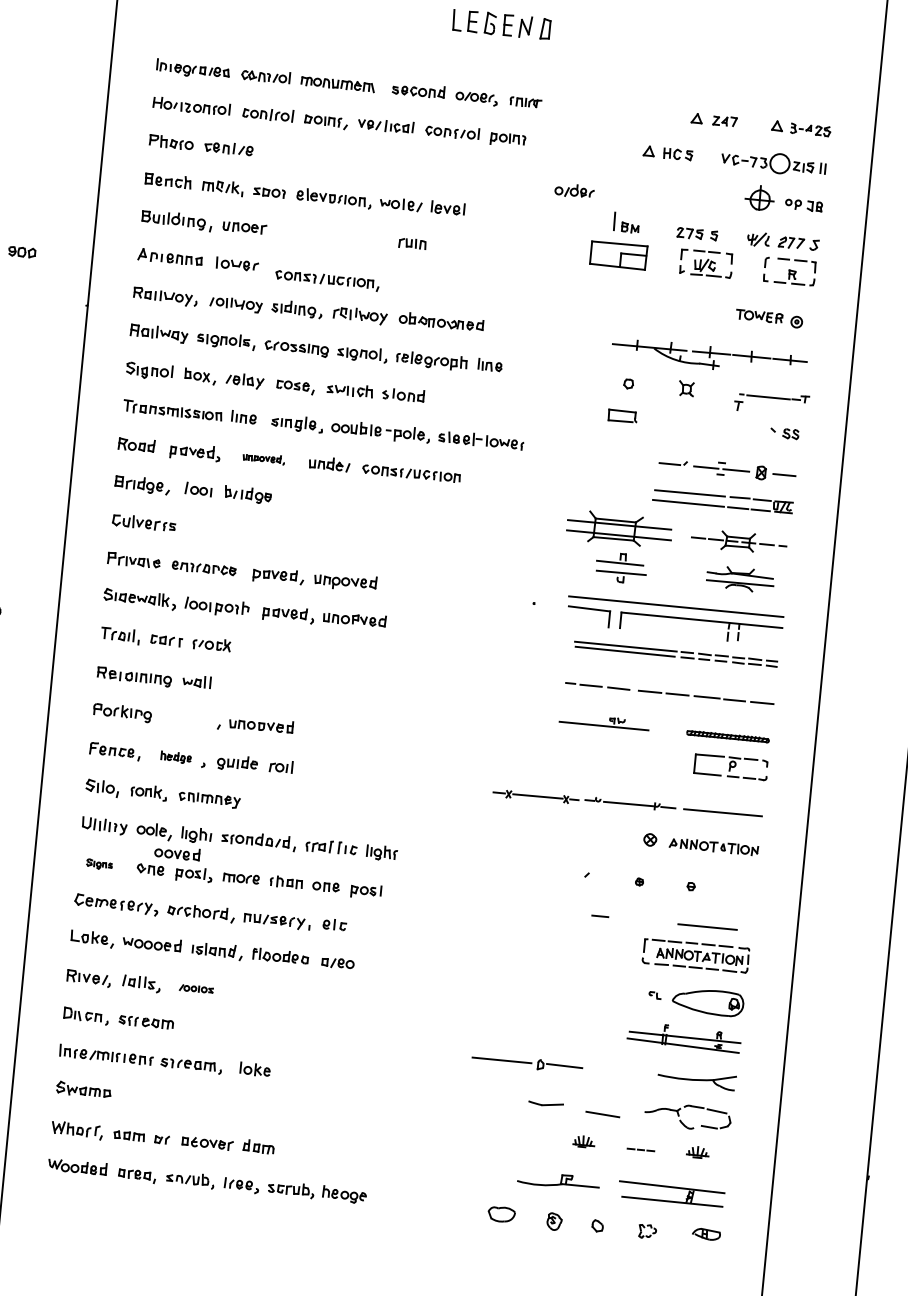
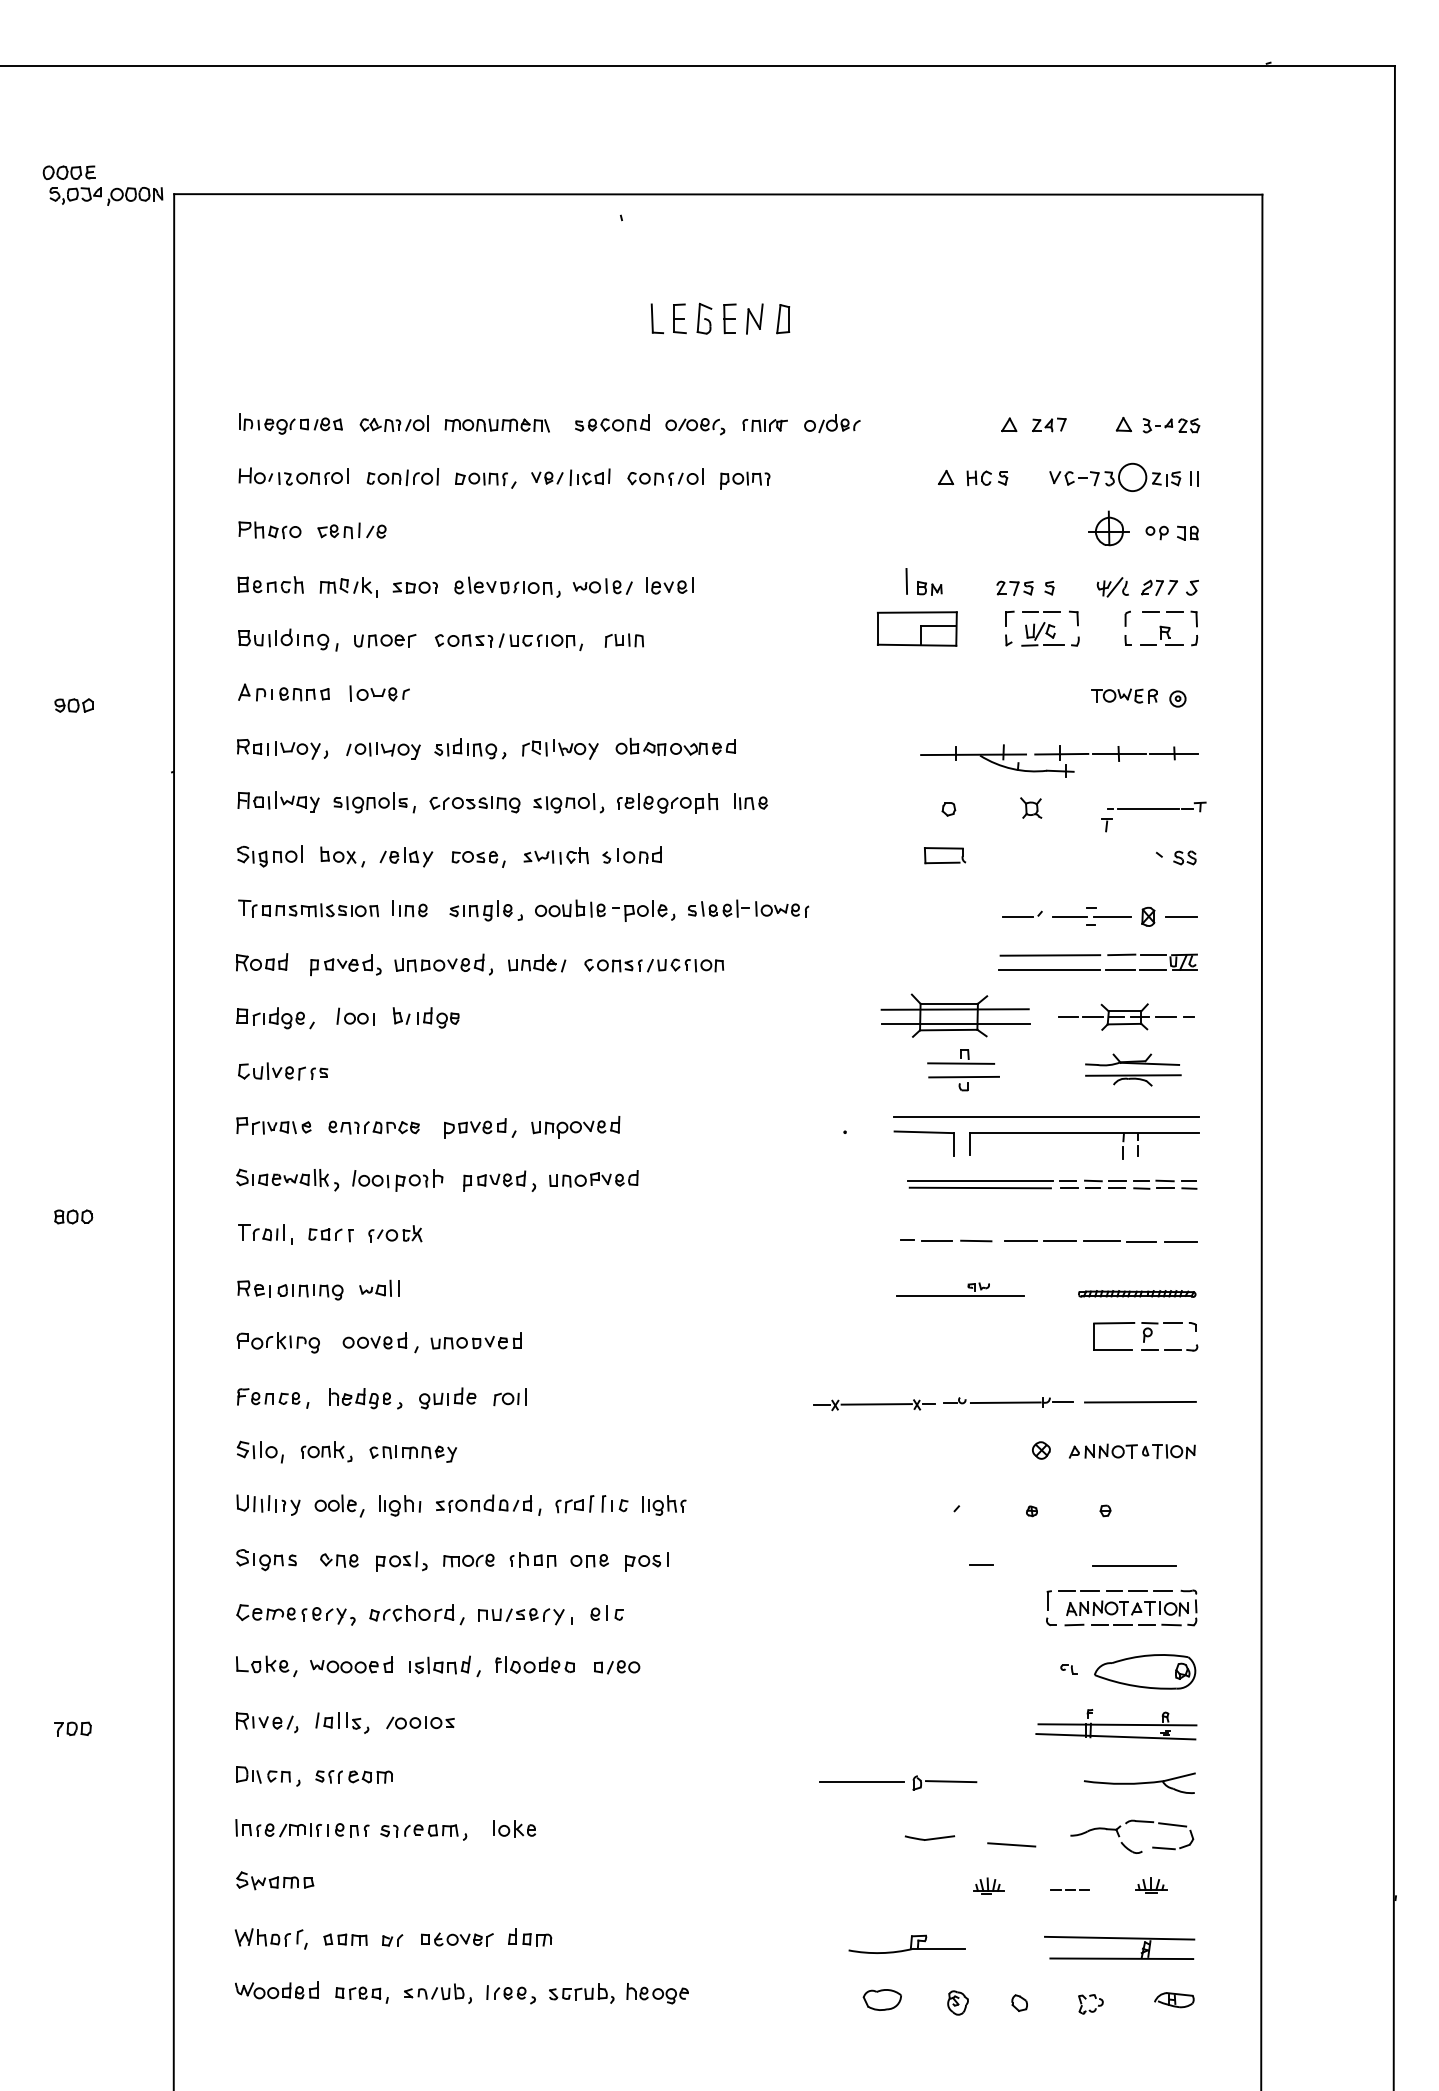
part: (574, 190) -> (832, 423), moved
part: (326, 280) -> (508, 642), moved
part: (263, 458) -> (443, 964), size x1.67
part: (176, 757) -> (360, 1398), size x1.43
part: (177, 853) -> (374, 1340), moved
part: (99, 864) -> (266, 1560), size x1.67
part: (196, 988) -> (420, 1722), size x1.43
part: (558, 1180) -> (906, 1943), moved

